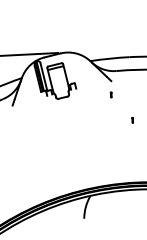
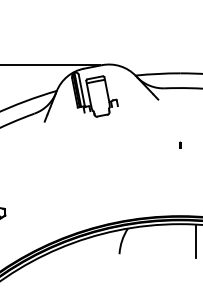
part: (111, 94) -> (157, 114), removed

